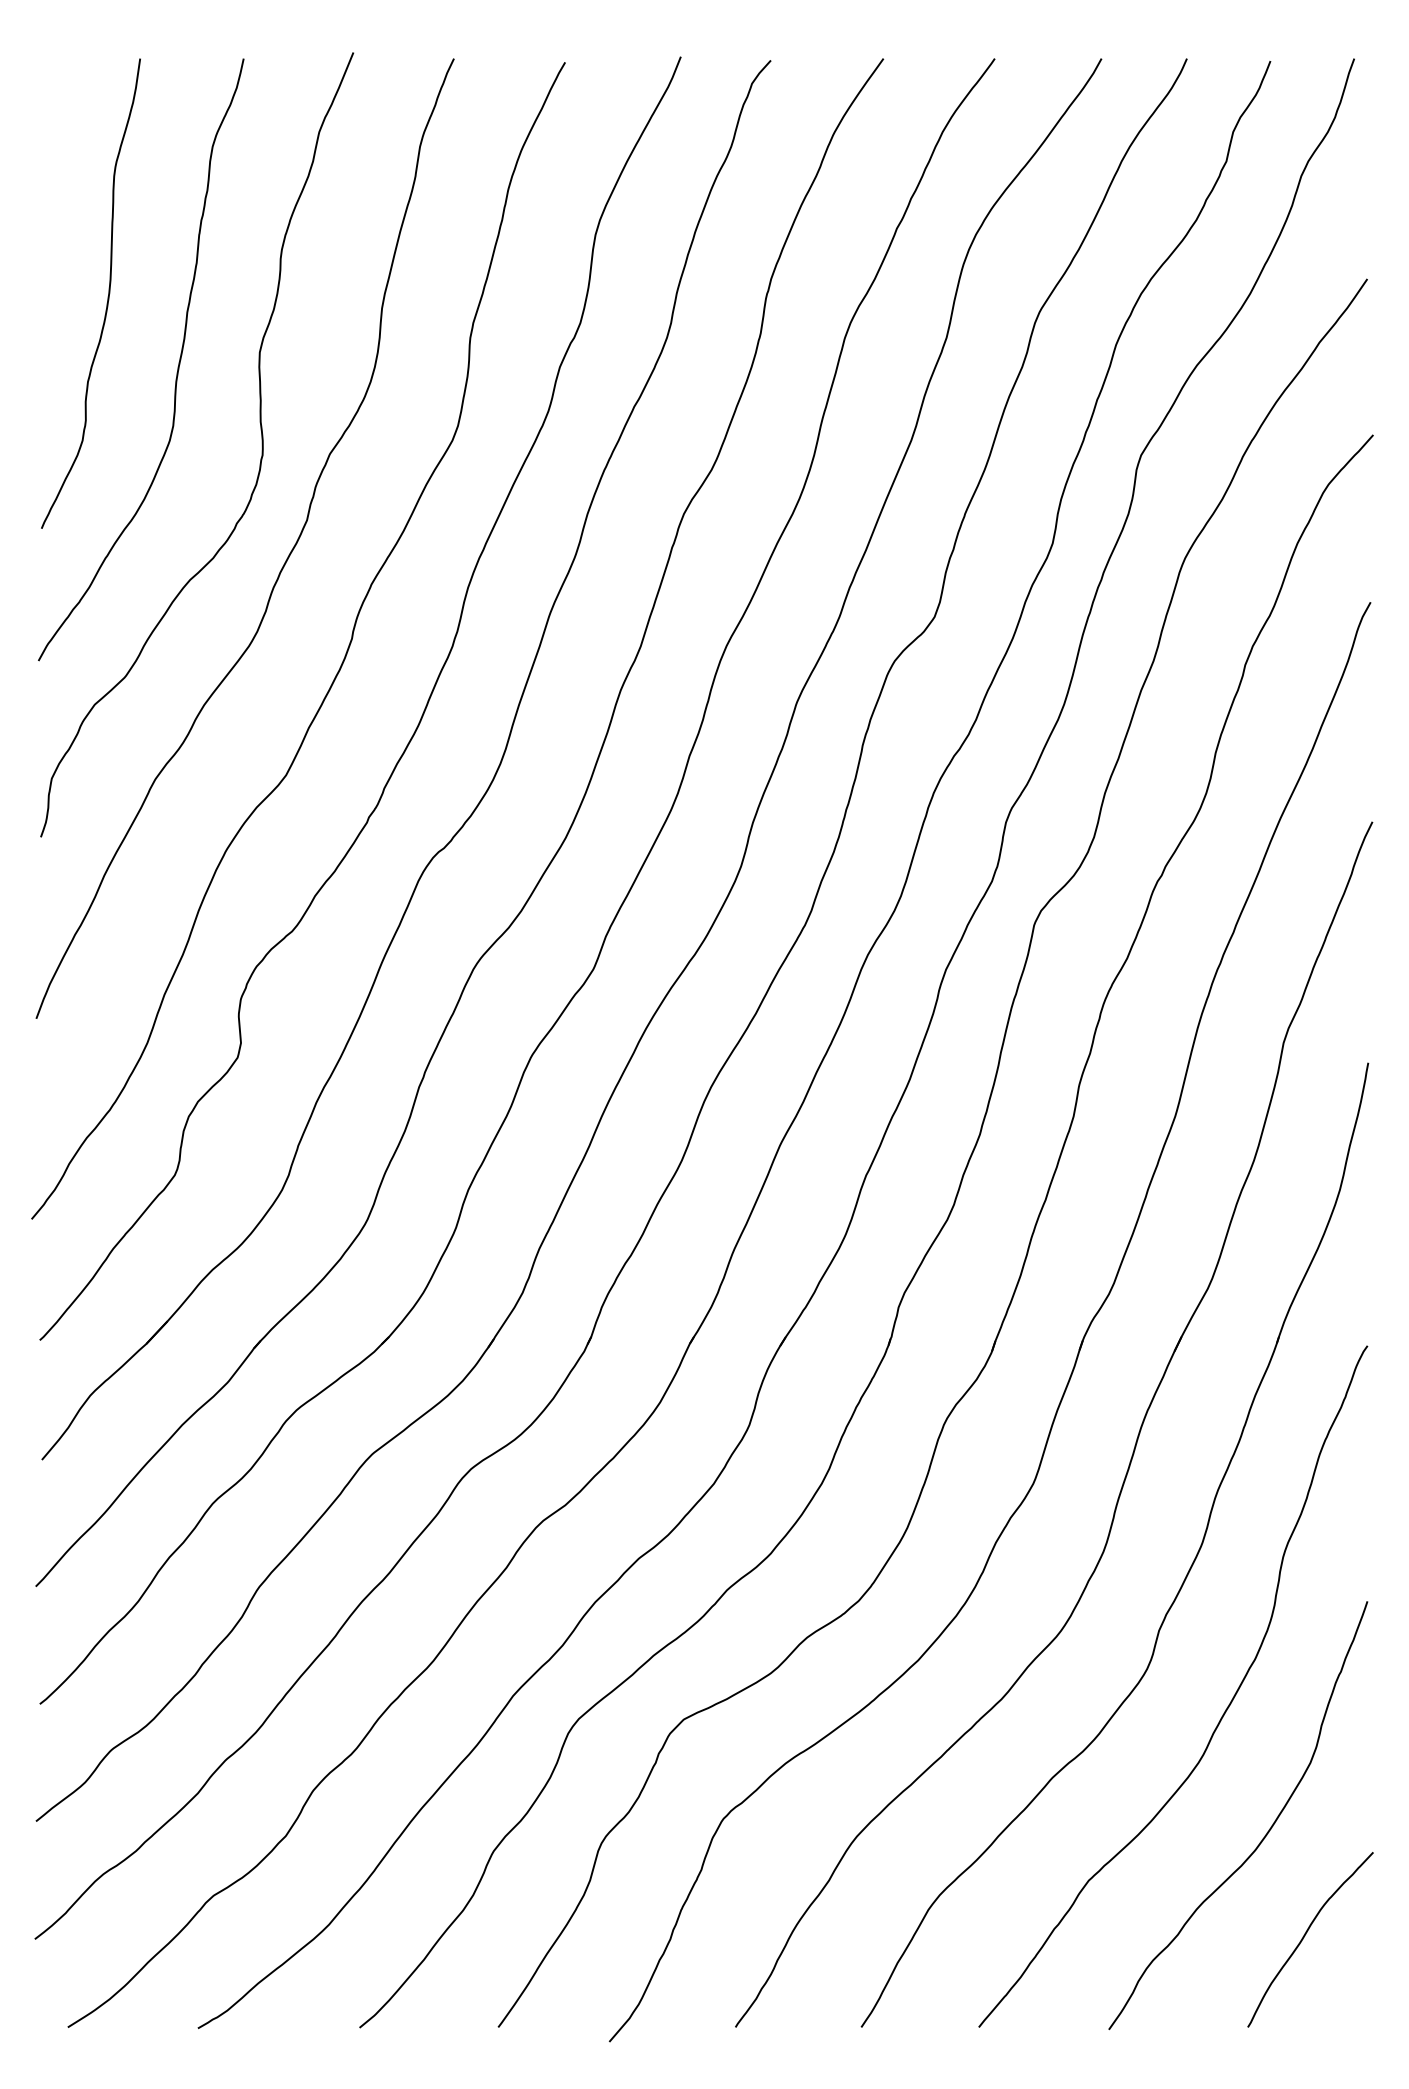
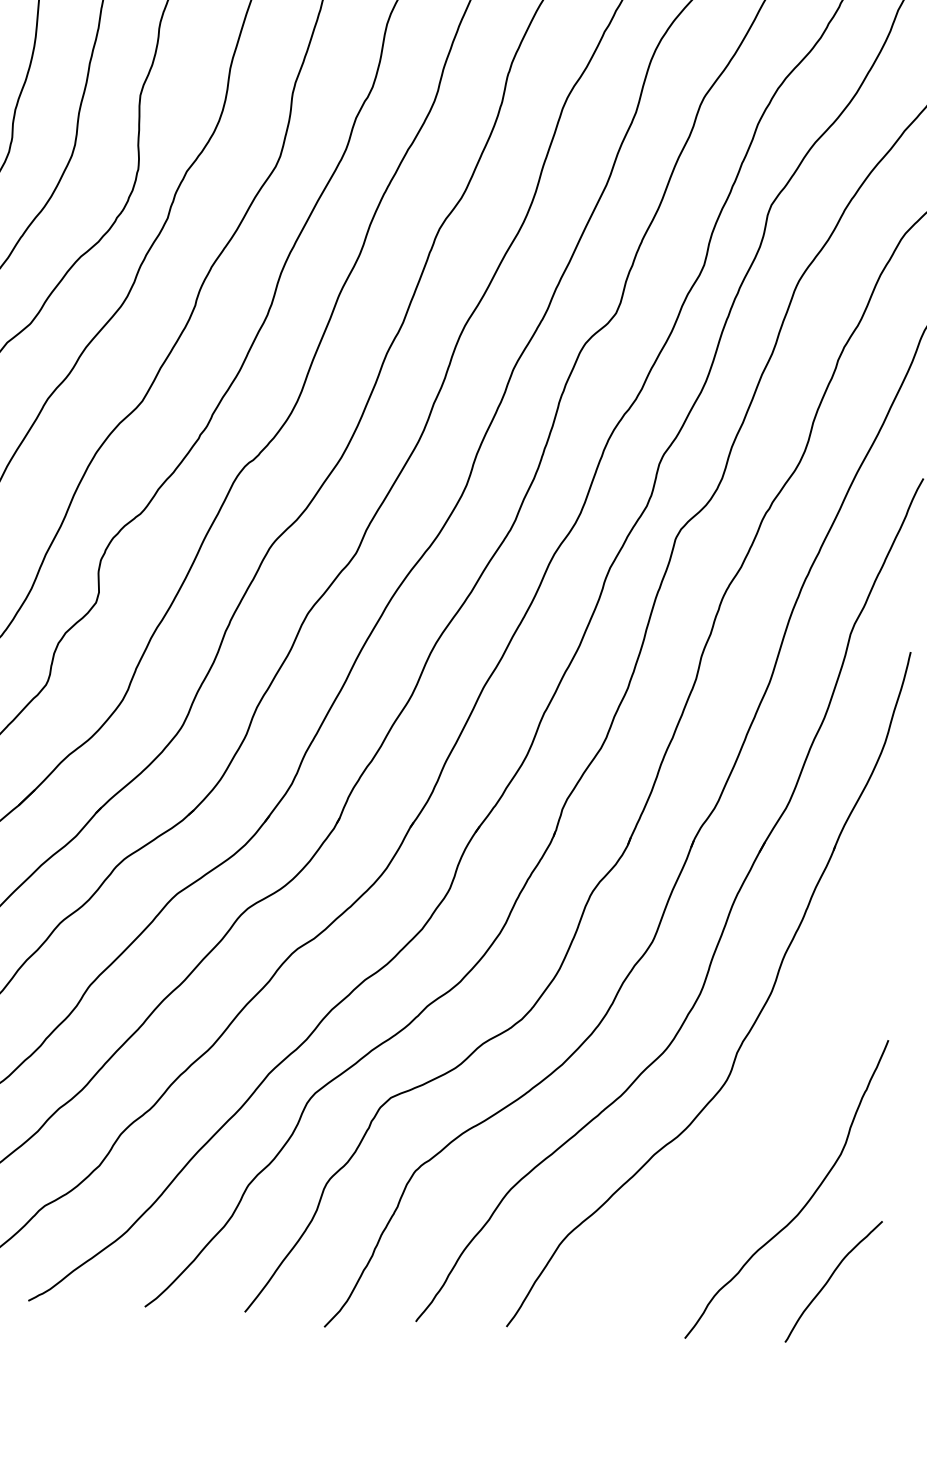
curve: (1222, 1714) -> (779, 1115), removed

